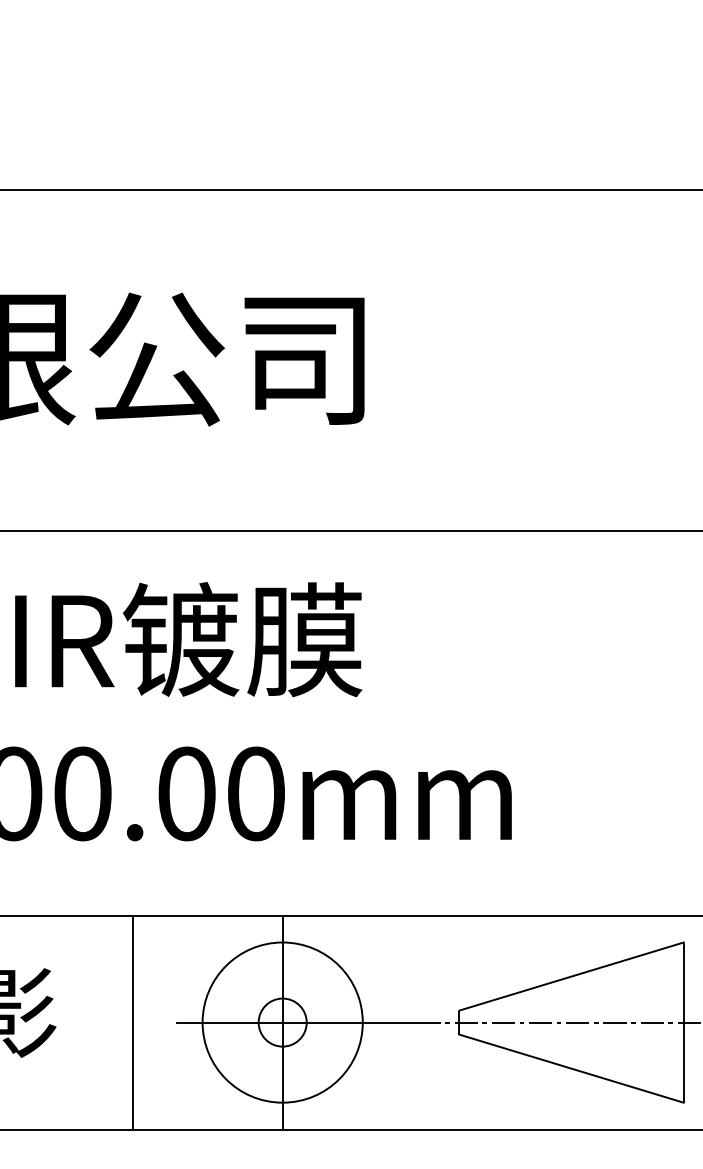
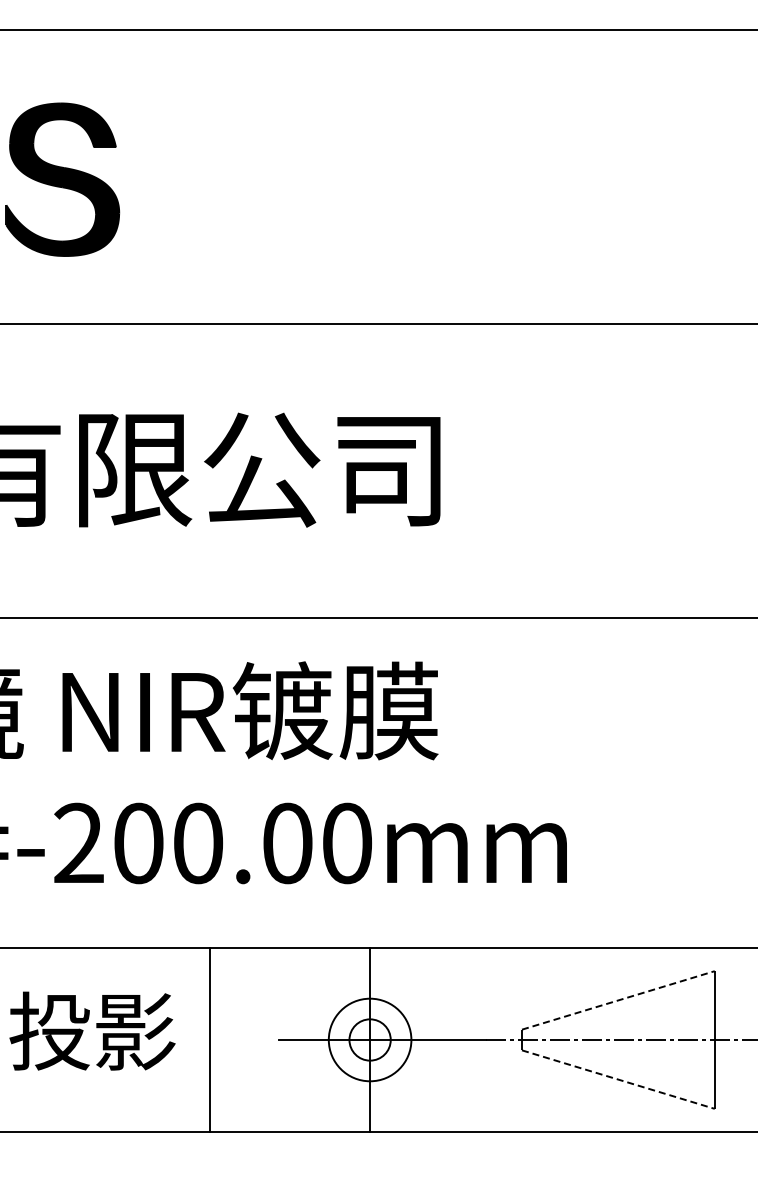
line: (571, 976) -> (618, 1000), solid -> dashed
line: (133, 1022) -> (210, 1039), moved
circle: (281, 1022) -> (369, 1039), size x0.6
line: (571, 1068) -> (618, 1079), solid -> dashed

